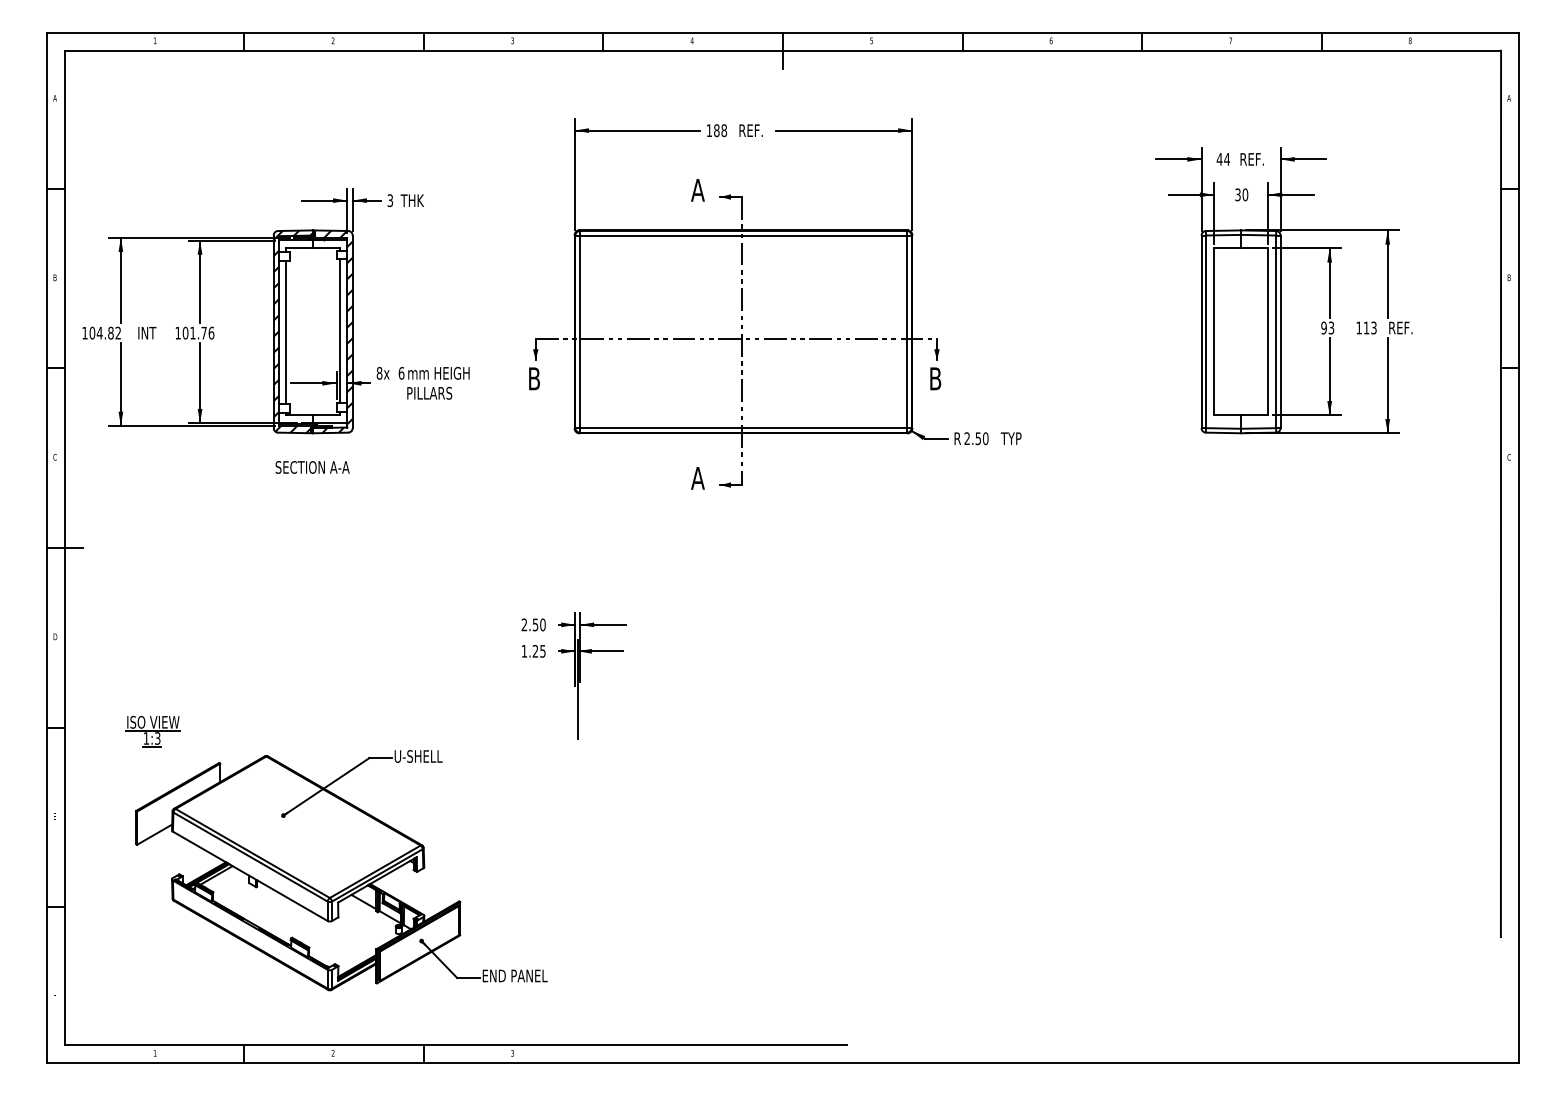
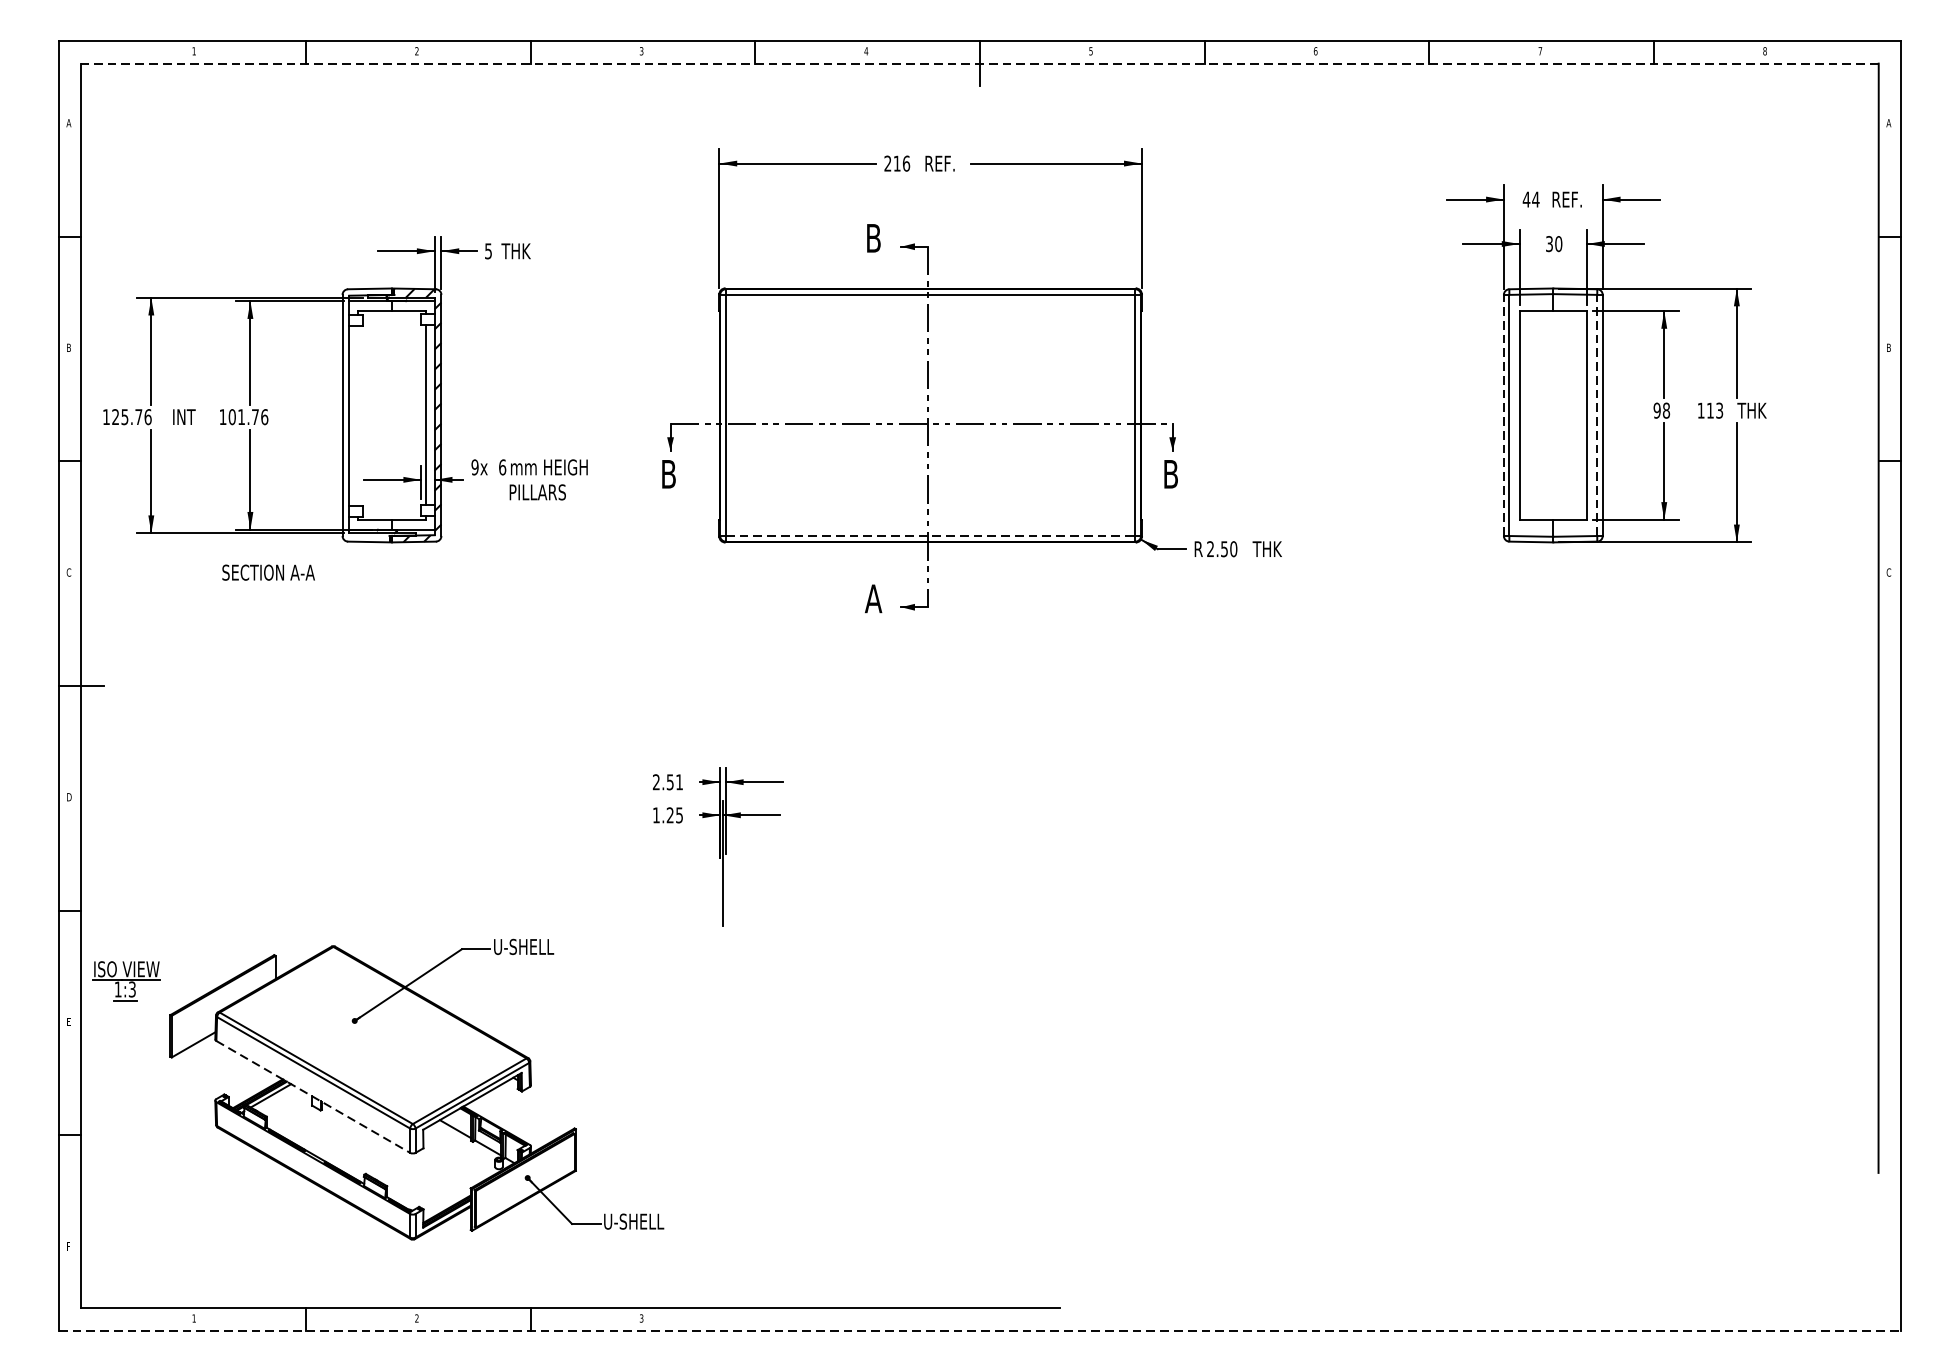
line: (782, 50) -> (979, 63), solid -> dashed
text: (716, 130) -> (896, 163), 188 -> 216
text: (697, 190) -> (872, 238), A -> B
text: (389, 199) -> (487, 249), 3 -> 5
text: (1331, 327) -> (1666, 410), 93 -> 98
text: (1400, 327) -> (1752, 410), REF. -> THK
hatch: (301, 331) -> (377, 415), removed
line: (1201, 331) -> (1503, 415), solid -> dashed
line: (1276, 331) -> (1597, 415), solid -> dashed
text: (105, 332) -> (132, 416), 104.82 -> 125.76
line: (286, 332) -> (358, 416), removed
text: (379, 373) -> (474, 467), 8x -> 9x
line: (743, 428) -> (930, 536), solid -> dashed
text: (1016, 438) -> (1272, 548), TYP -> THK
text: (312, 467) -> (268, 572), moved
text: (542, 624) -> (678, 781), 2.50 -> 2.51
part: (152, 731) -> (125, 980), moved
line: (250, 876) -> (313, 1097), solid -> dashed
text: (514, 975) -> (643, 1221), END PANEL -> U-SHELL
line: (783, 1063) -> (980, 1331), solid -> dashed

